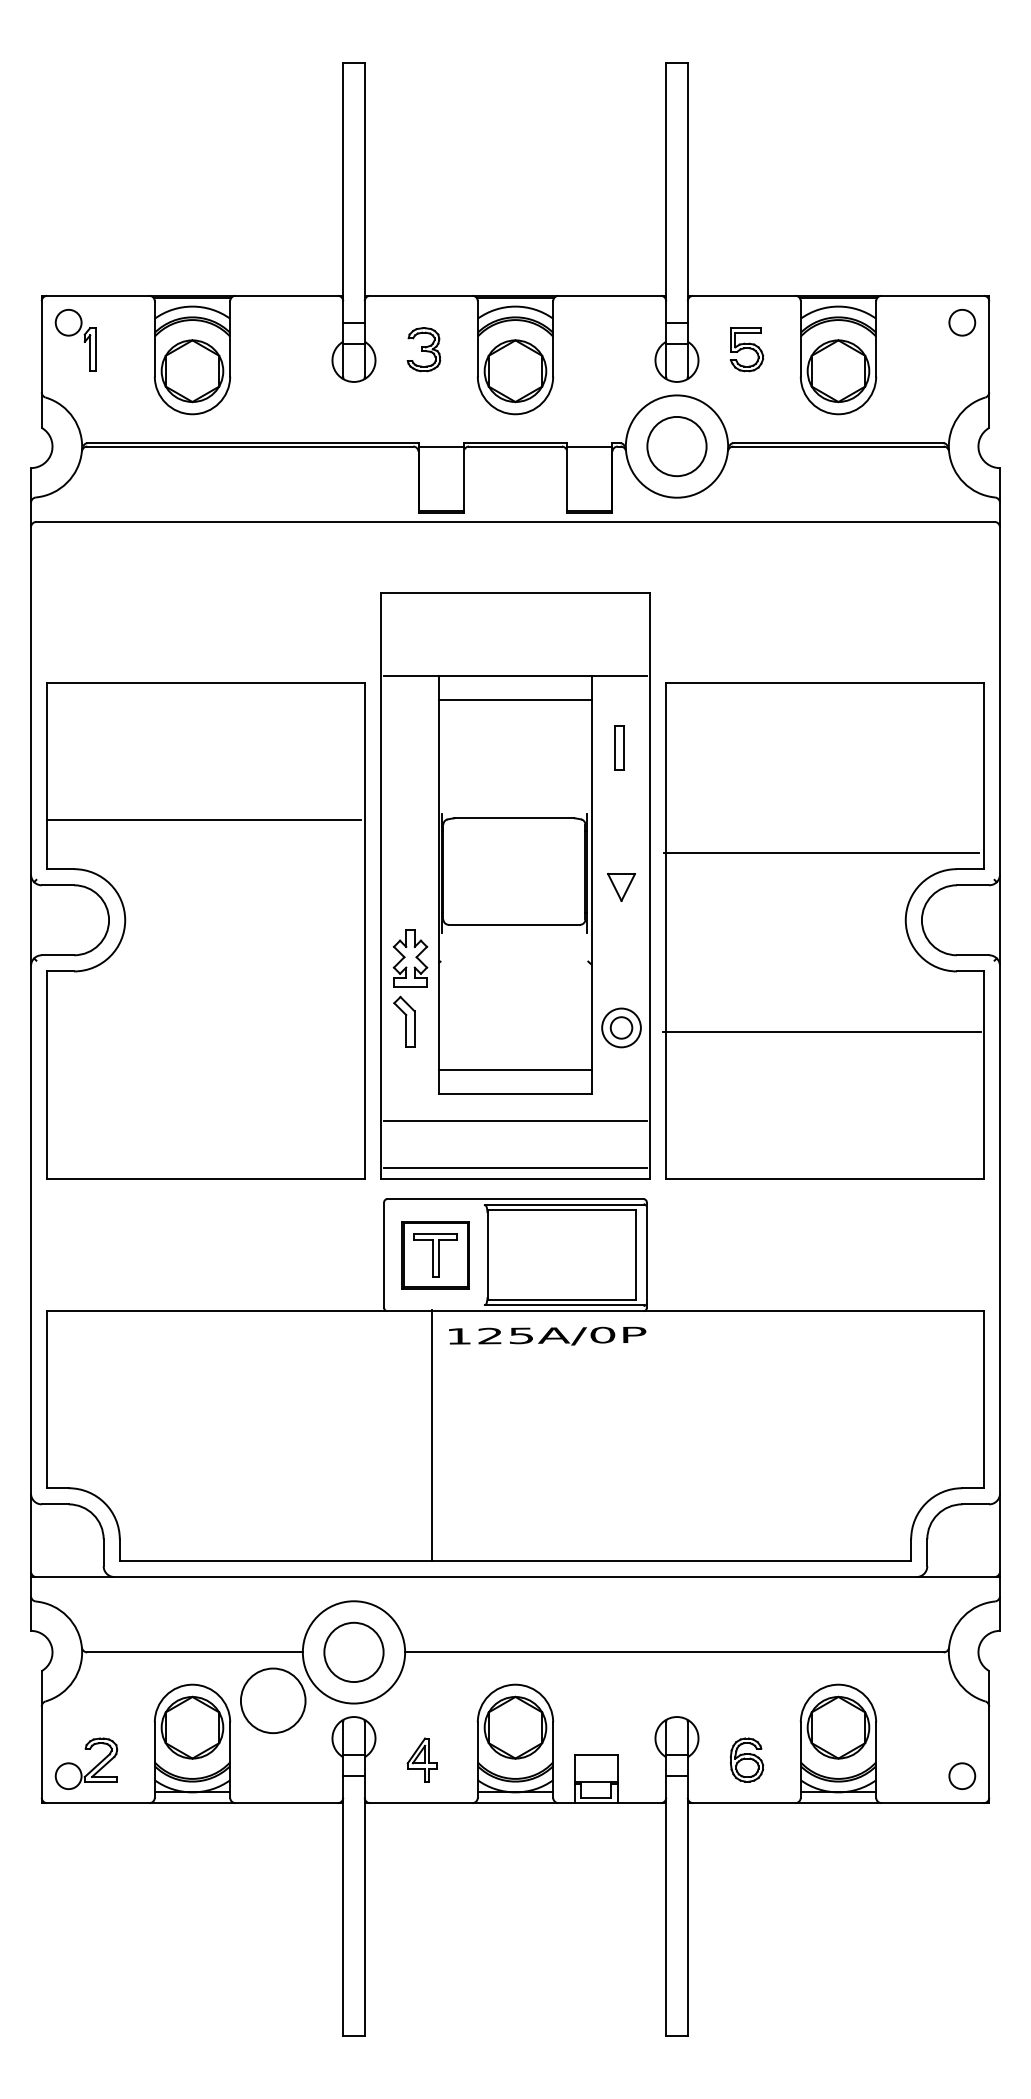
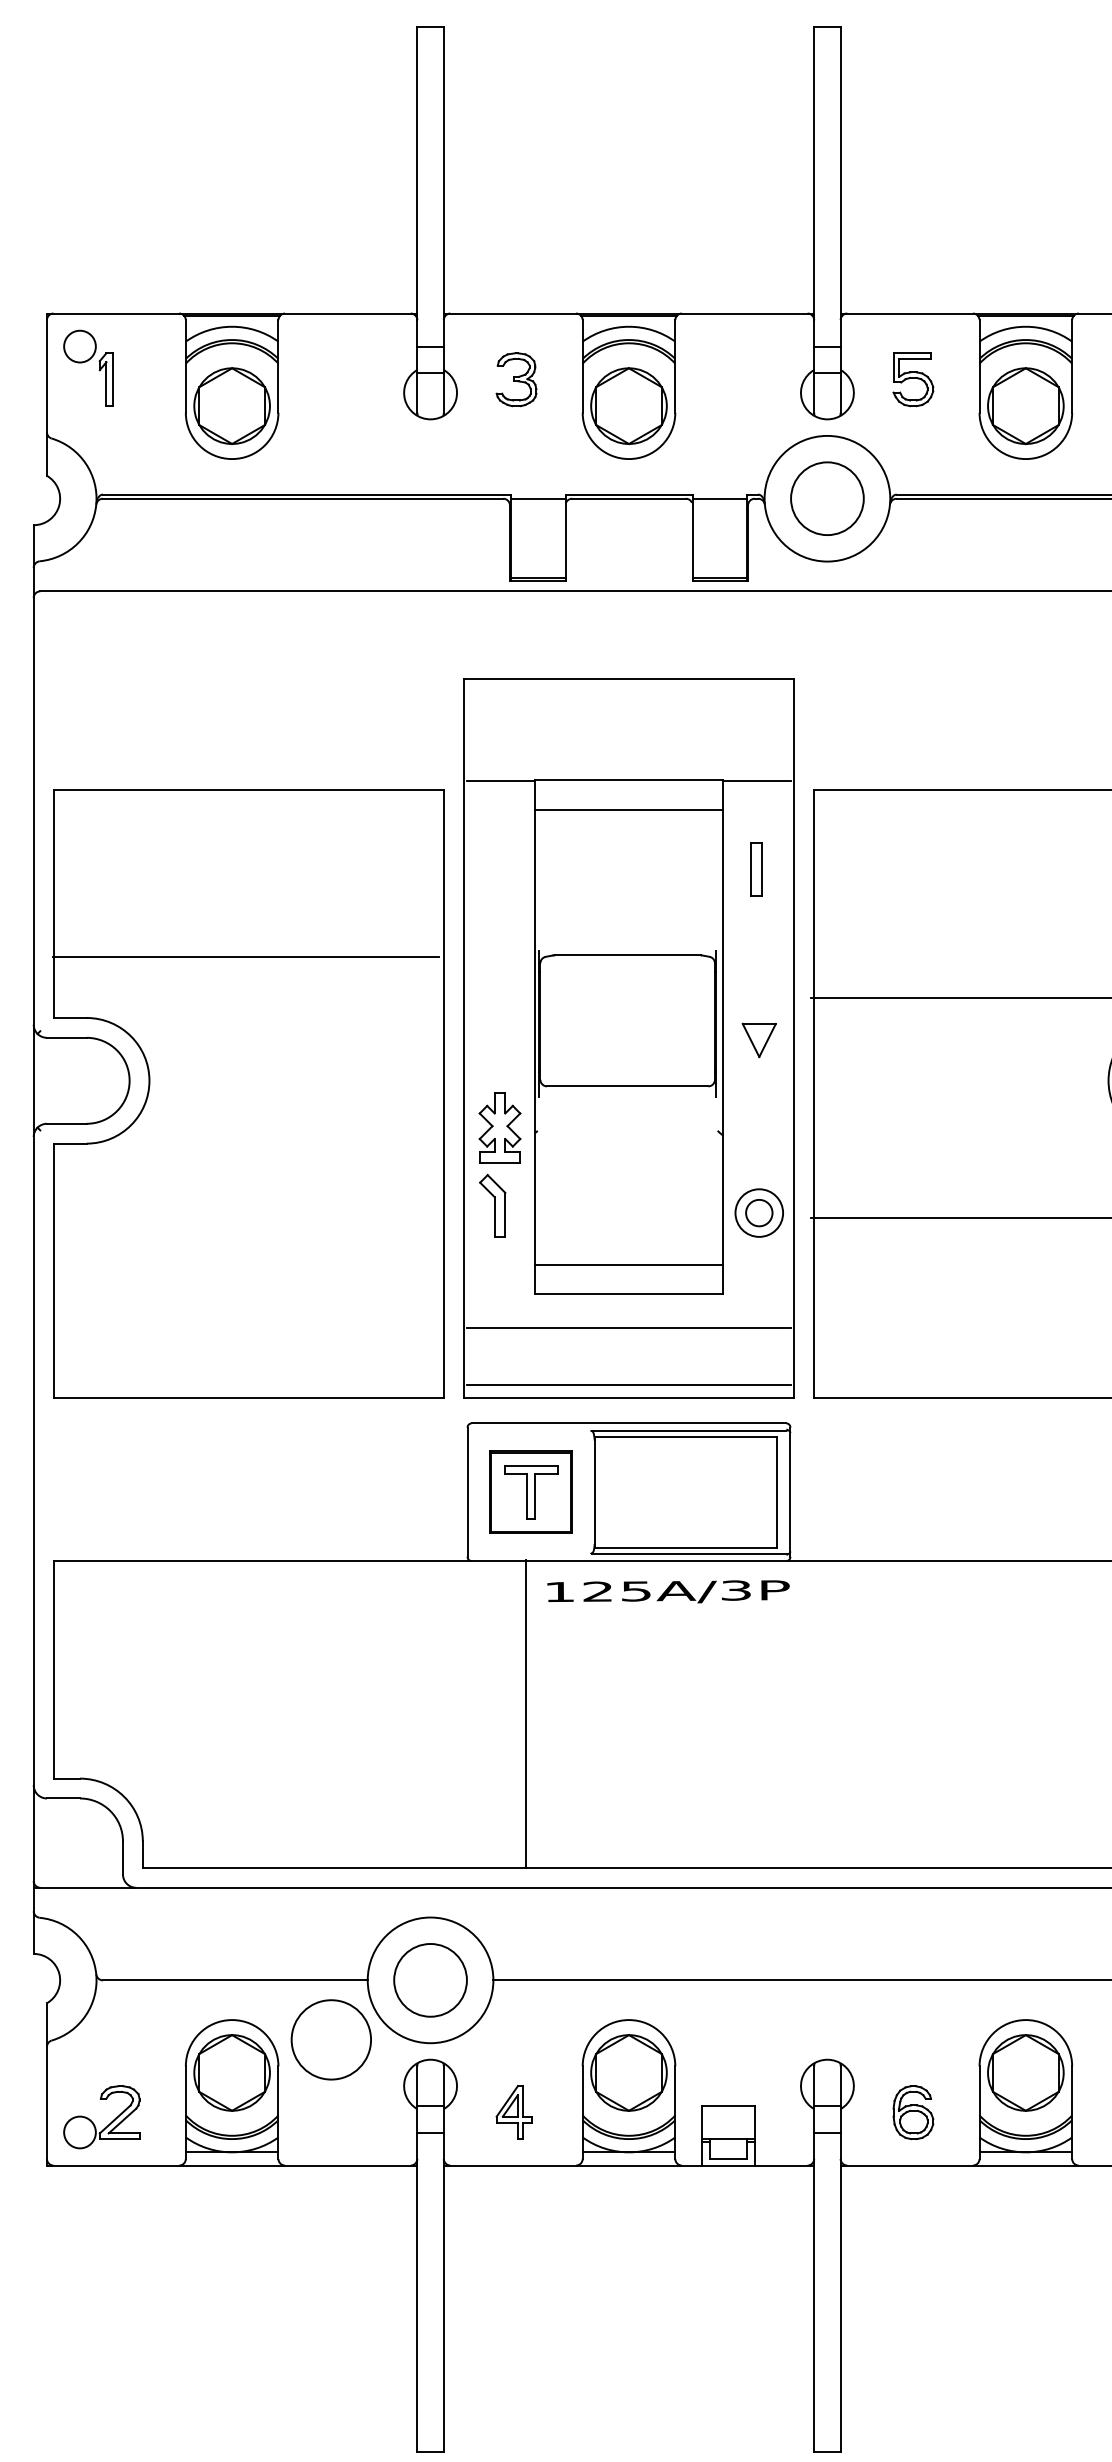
text: (602, 1334) -> (735, 1589), 125A/0P -> 125A/3P

